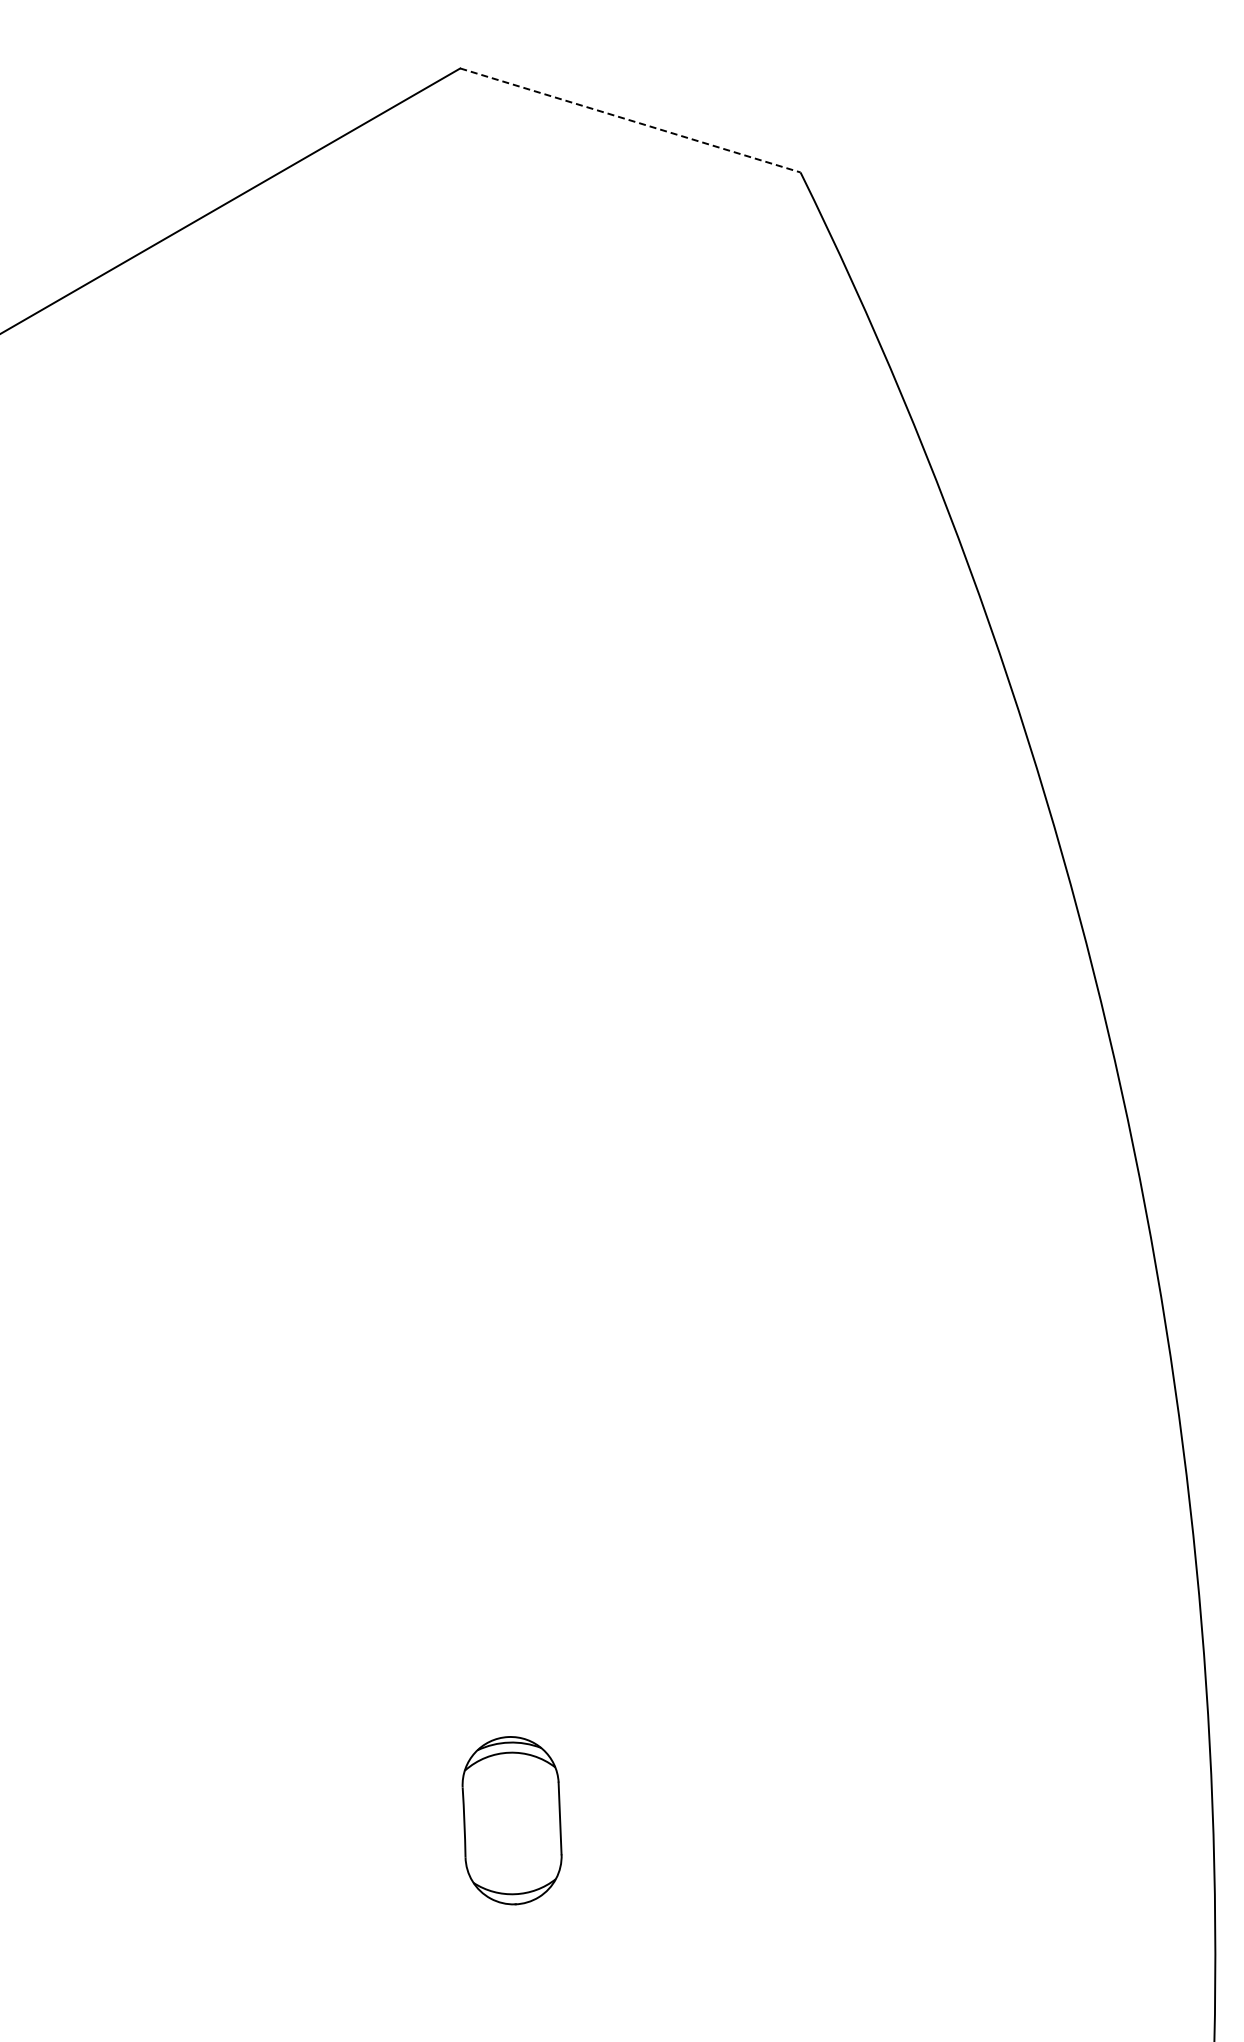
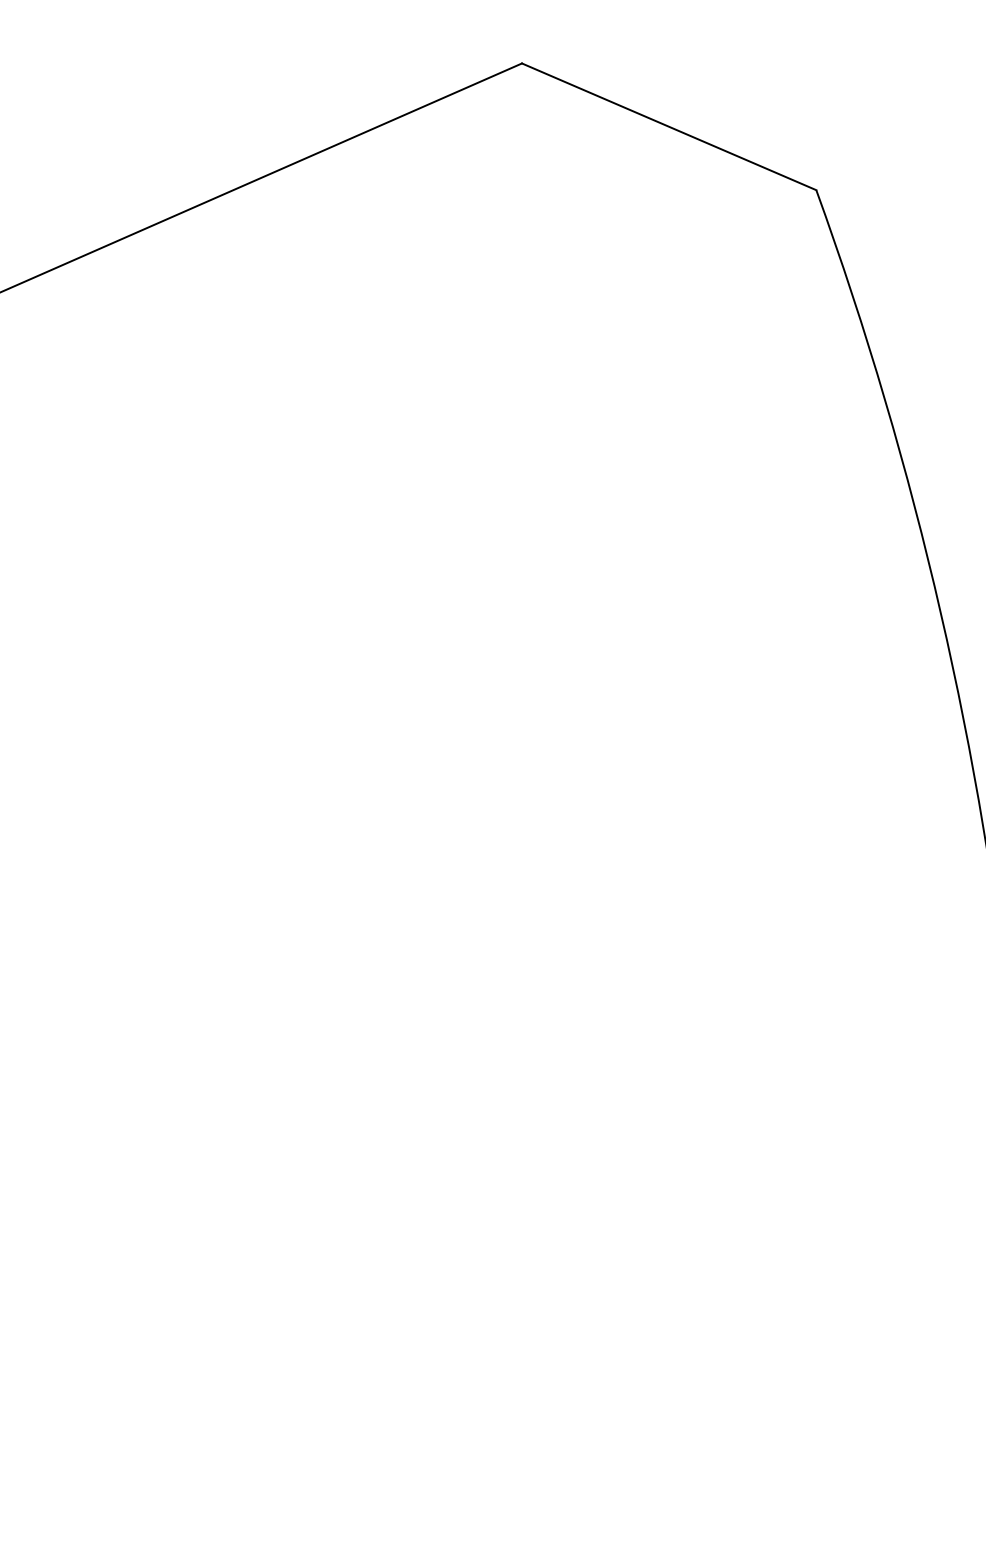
line: (630, 120) -> (669, 126), dashed -> solid

